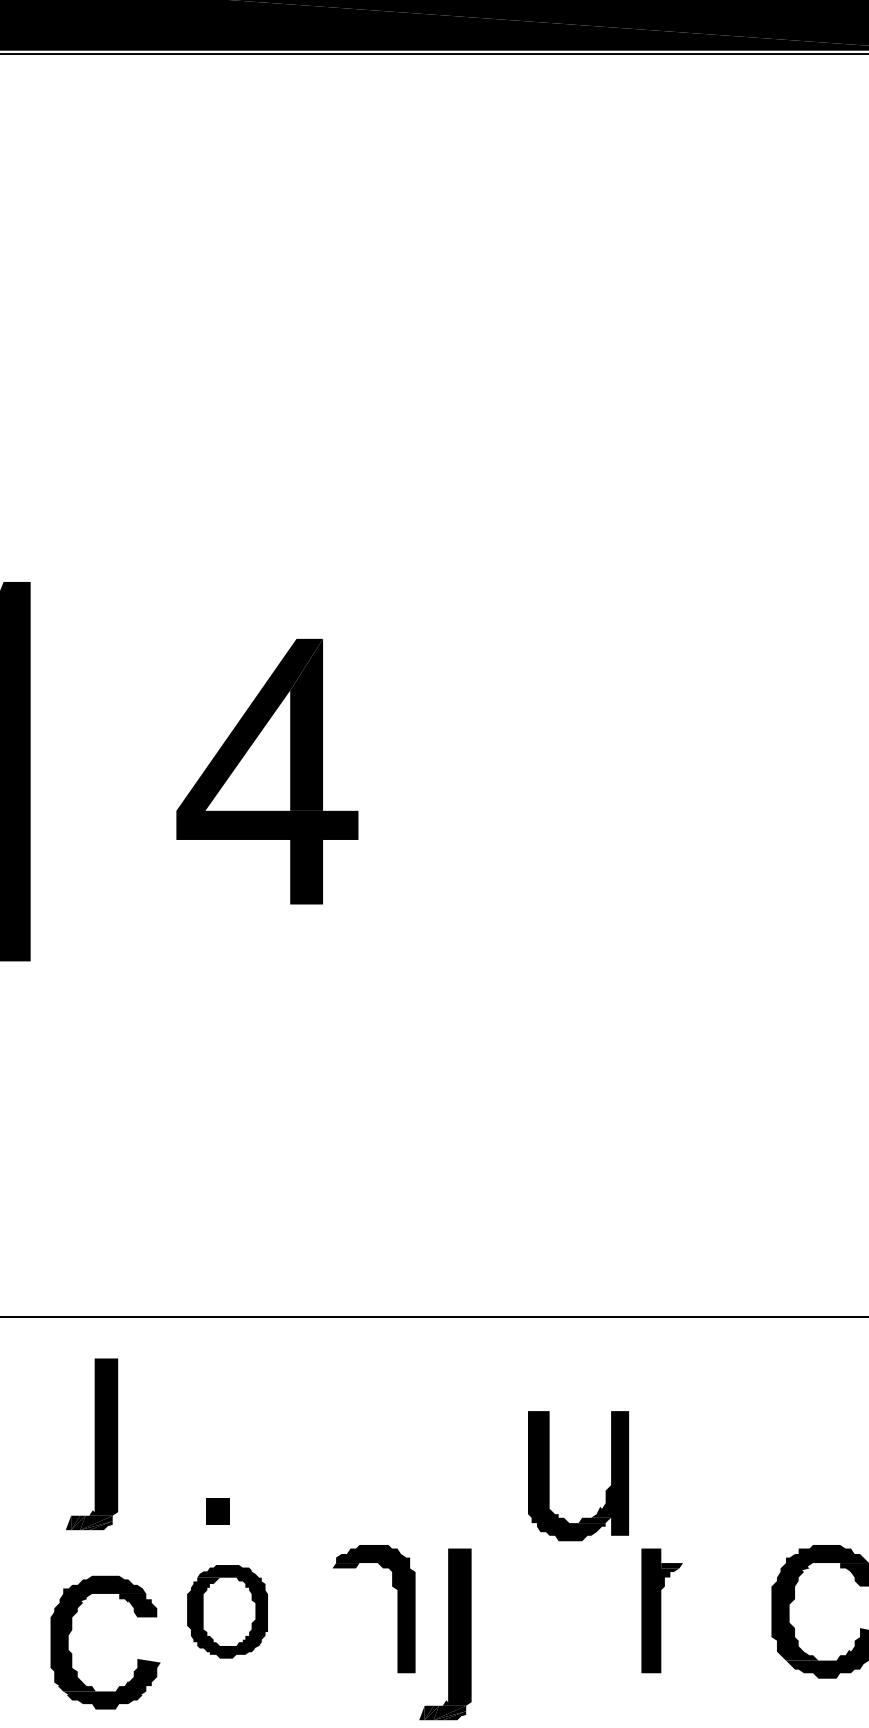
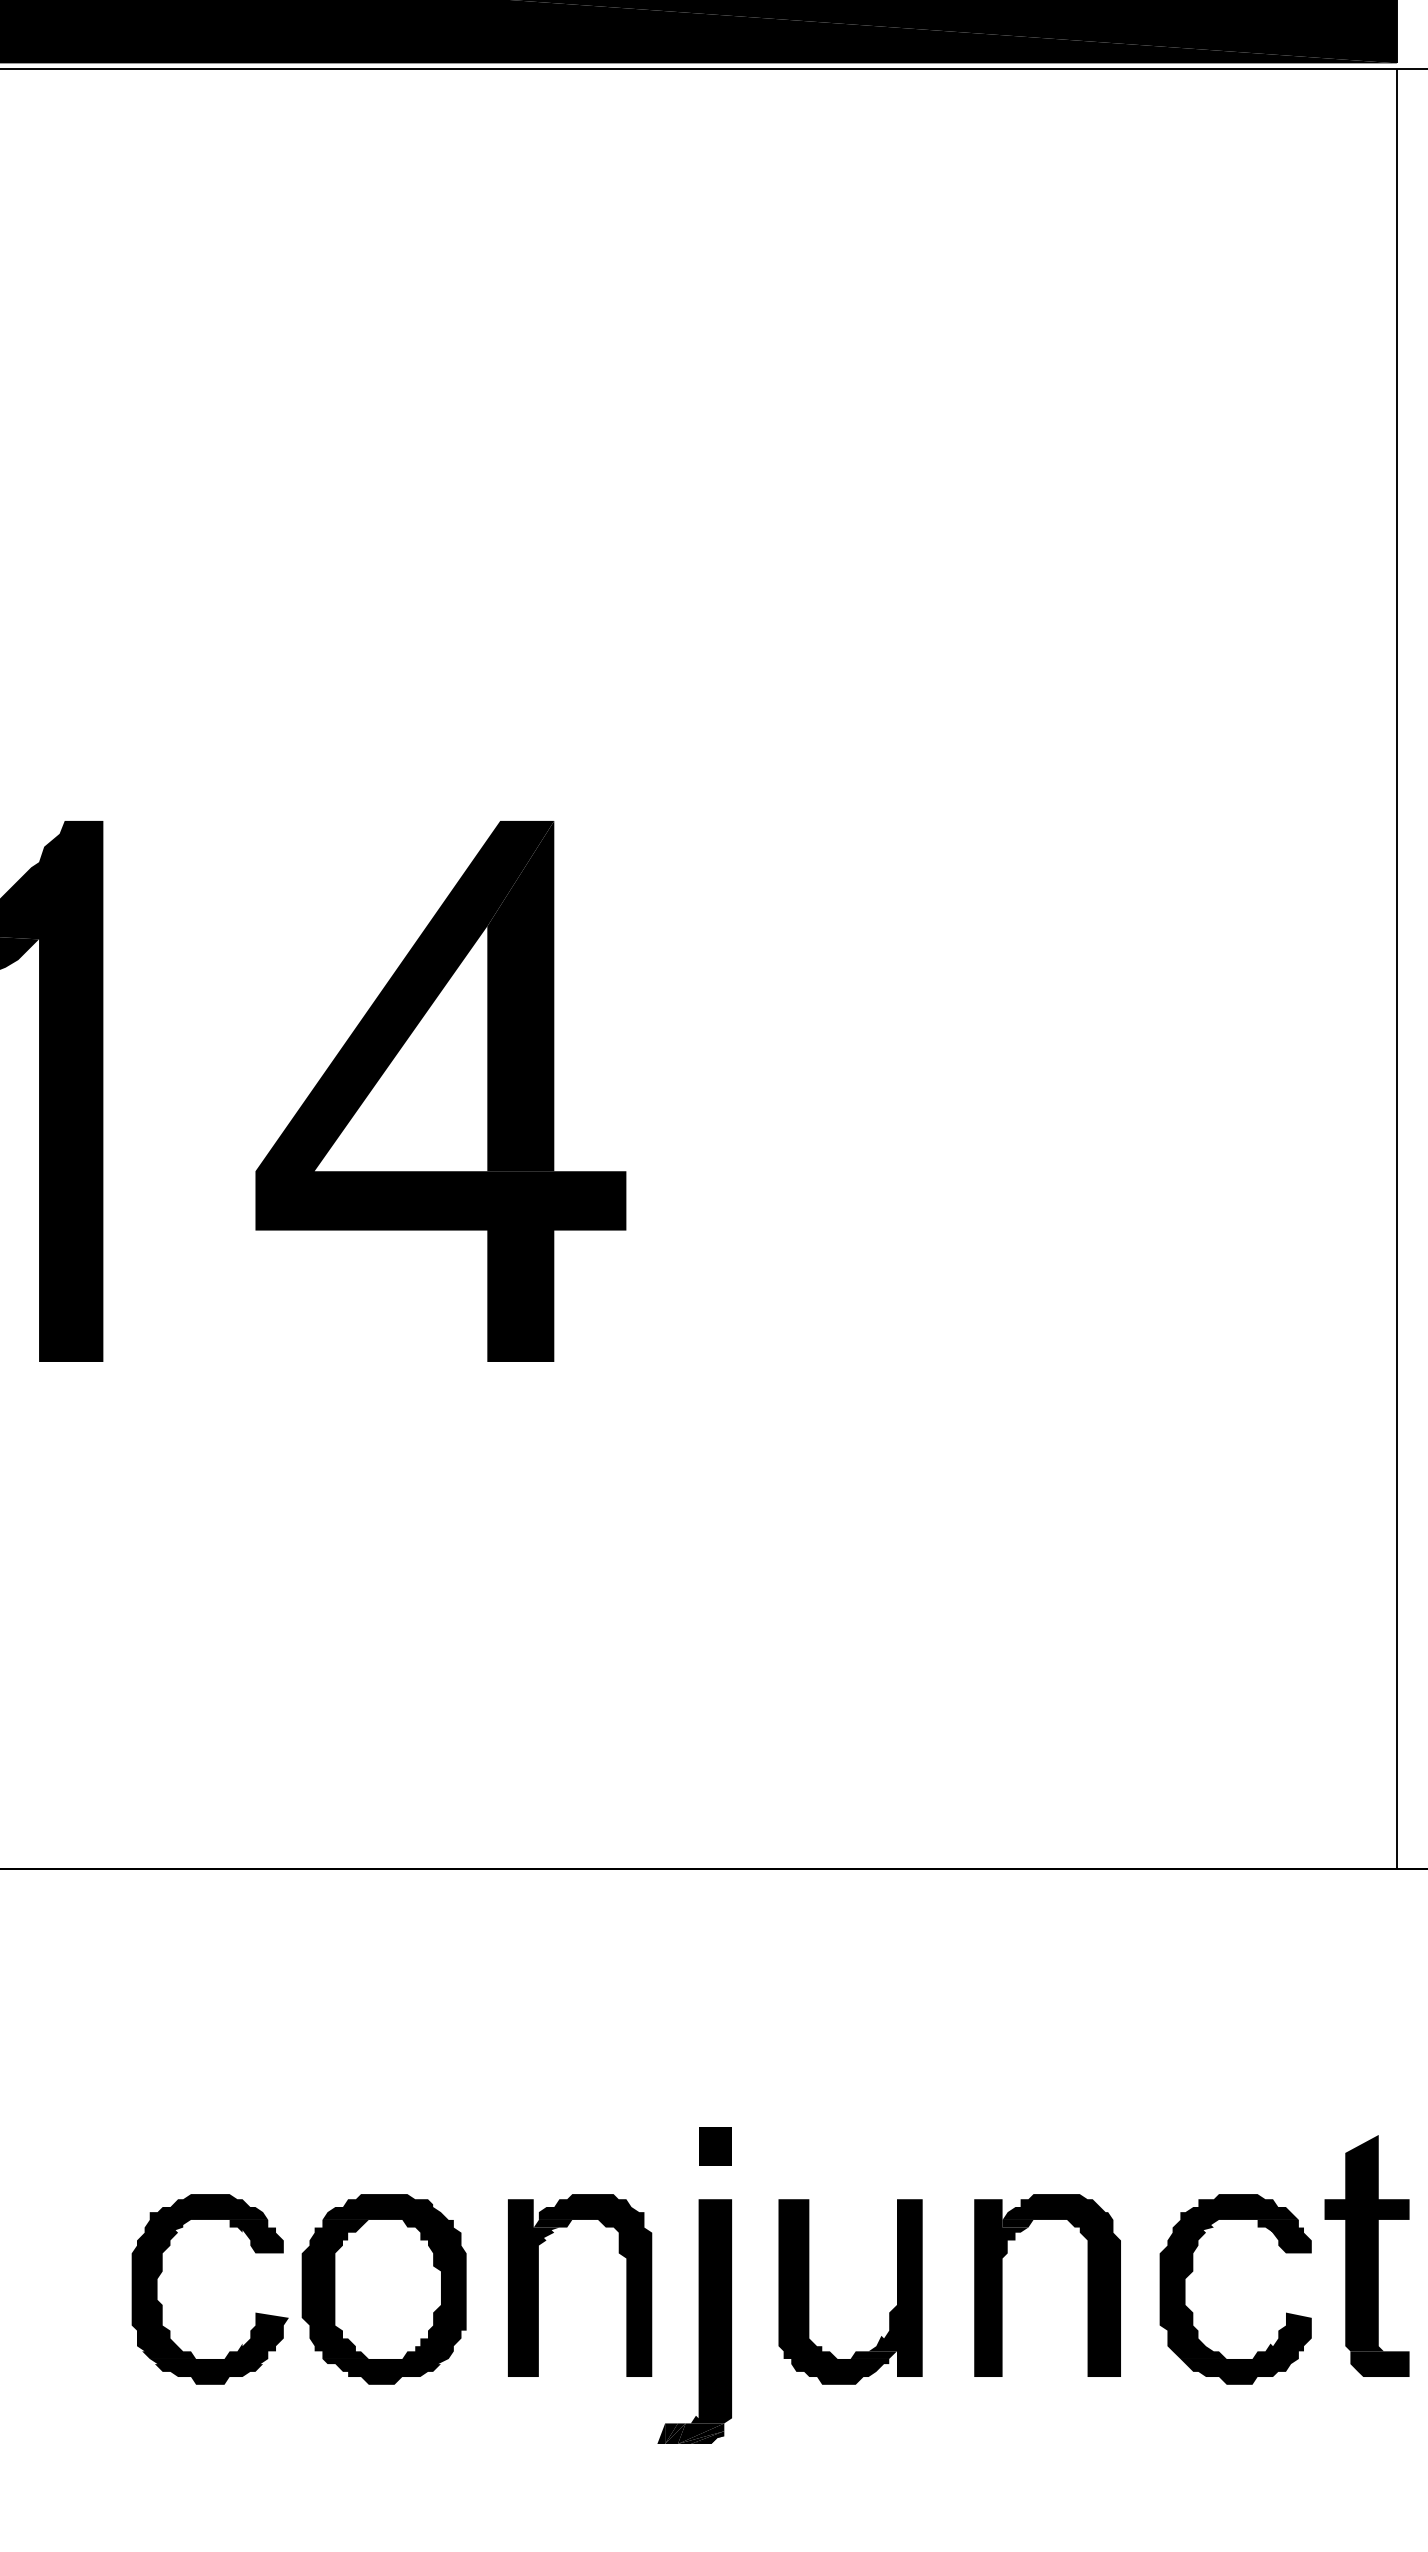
part: (267, 771) -> (440, 1091), size x1.43
part: (91, 1444) -> (190, 2050), removed
part: (549, 1475) -> (809, 2291), moved
part: (218, 1511) -> (715, 2146), moved
fill: (702, 1609) -> (1061, 2285), added
part: (227, 1611) -> (383, 2289), size x1.43
fill: (335, 1611) -> (537, 2288), added
part: (72, 1653) -> (162, 2304), moved

